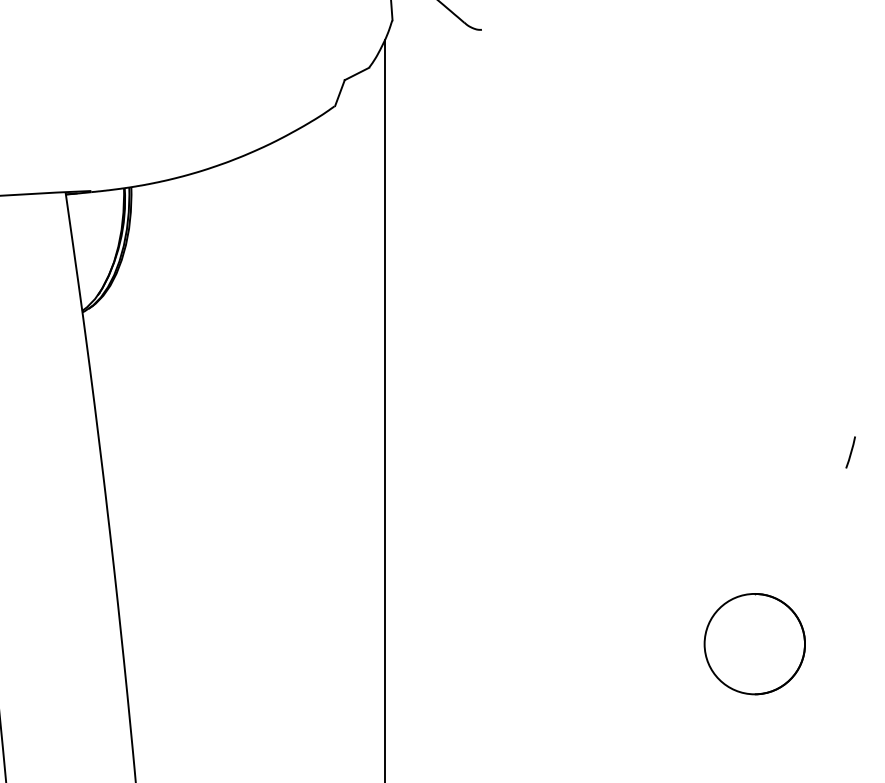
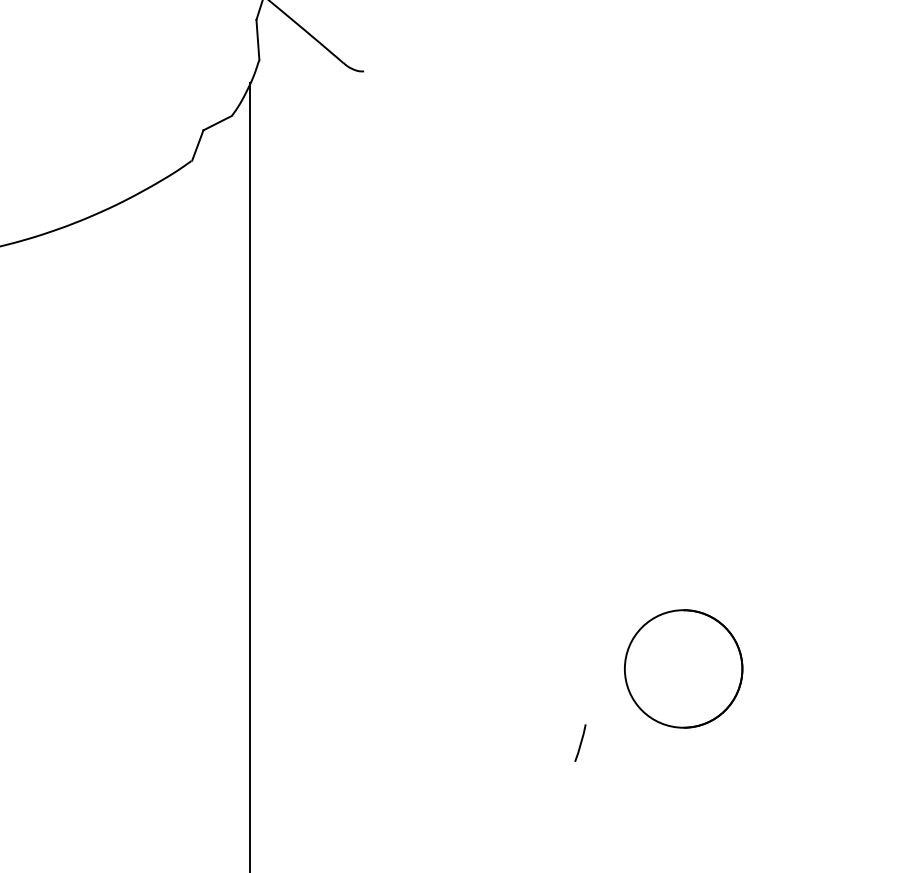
line: (850, 452) -> (580, 743), moved
circle: (754, 644) -> (683, 669), moved

